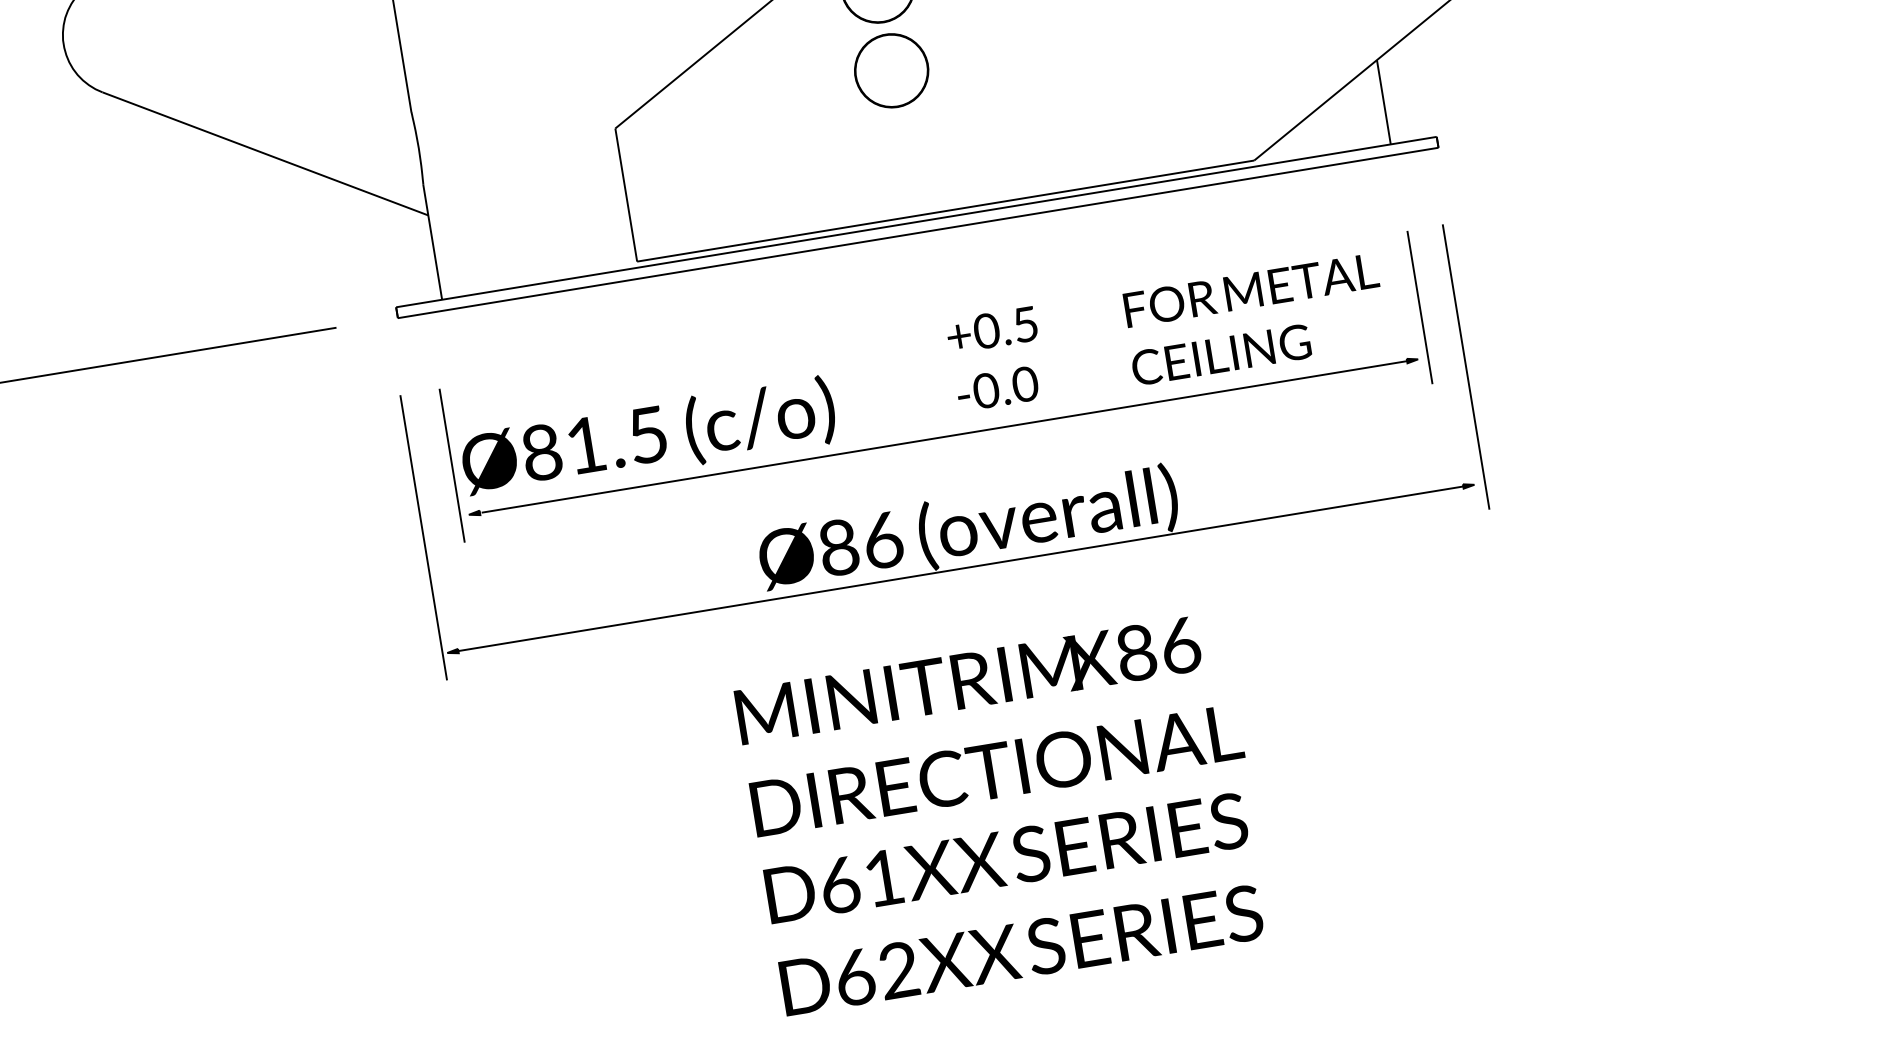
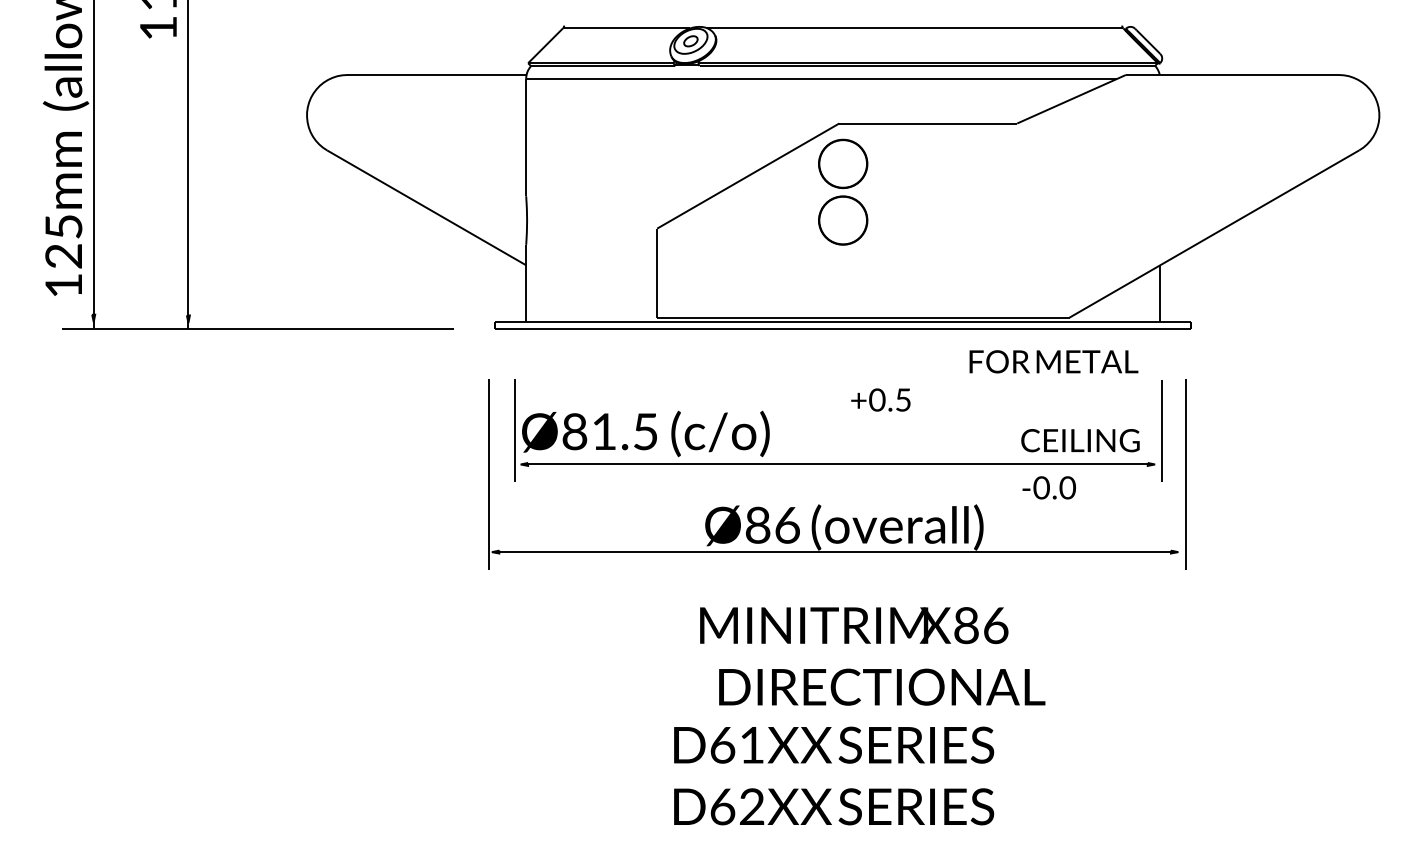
text: (1250, 290) -> (1053, 361), moved
text: (1221, 354) -> (1080, 440), moved
text: (996, 388) -> (1048, 487), moved
text: (968, 680) -> (854, 625), moved
text: (997, 769) -> (882, 686), moved

